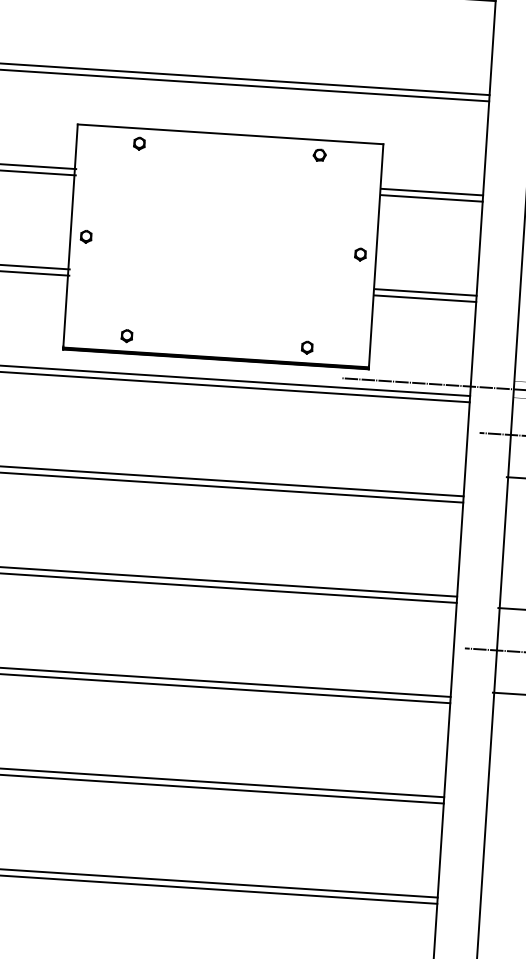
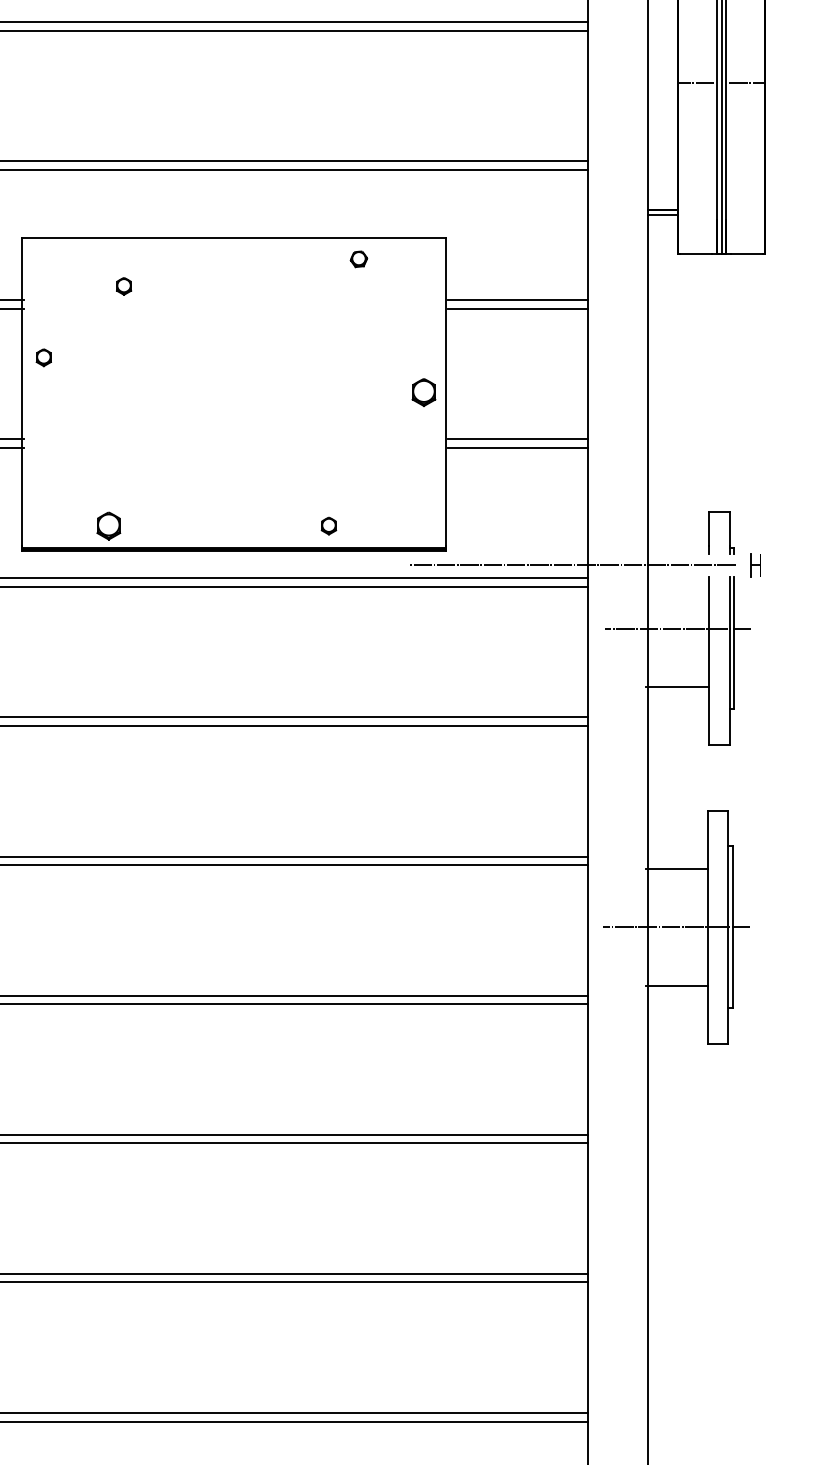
part: (139, 143) -> (123, 286), moved
part: (85, 236) -> (43, 357), moved
part: (360, 254) -> (424, 392), size x1.6
part: (127, 335) -> (109, 525), size x1.6
part: (306, 347) -> (328, 525), moved

